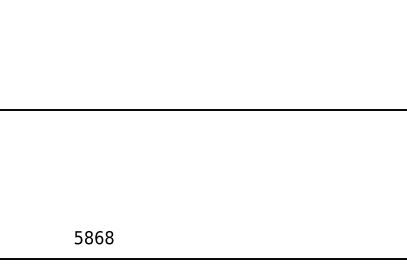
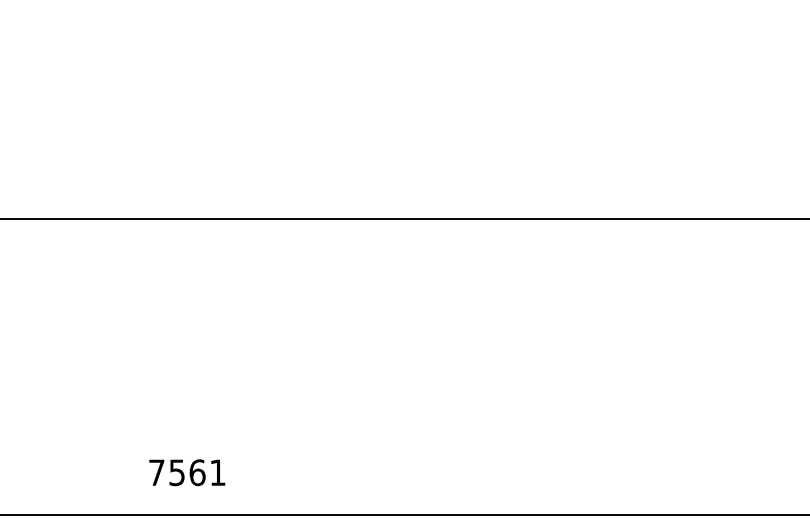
text: (93, 237) -> (186, 472), 5868 -> 7561

